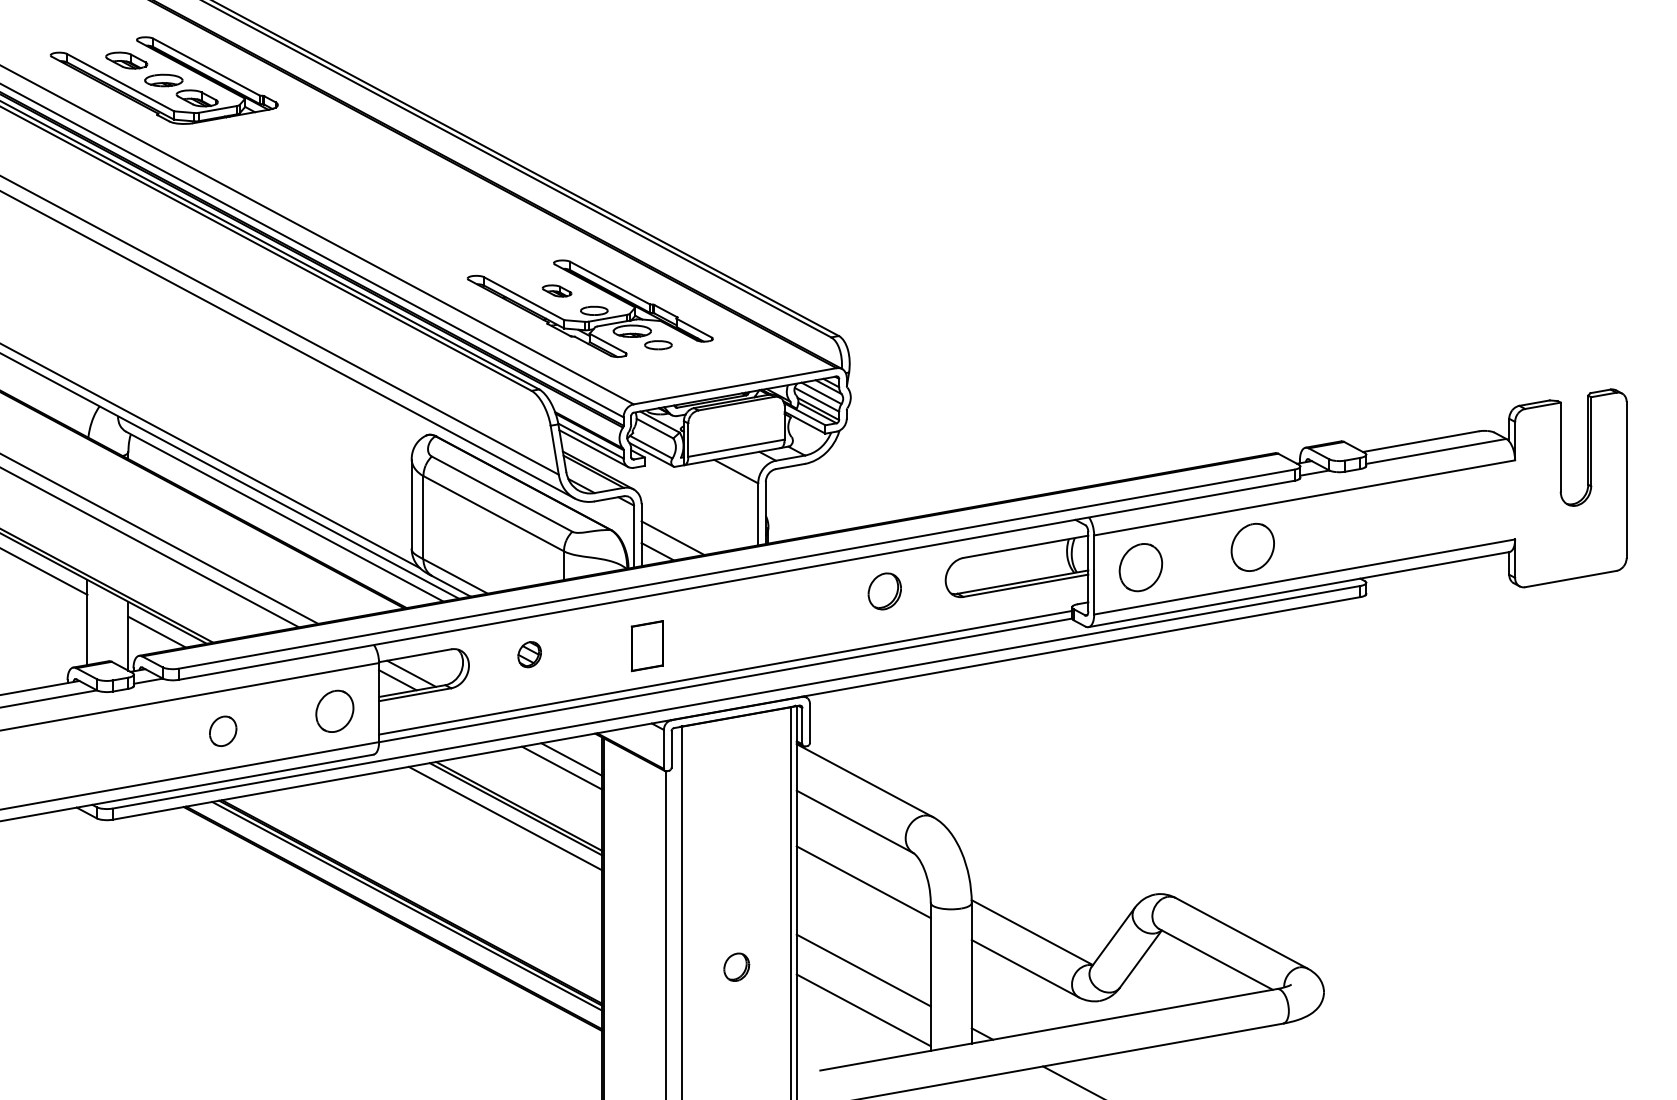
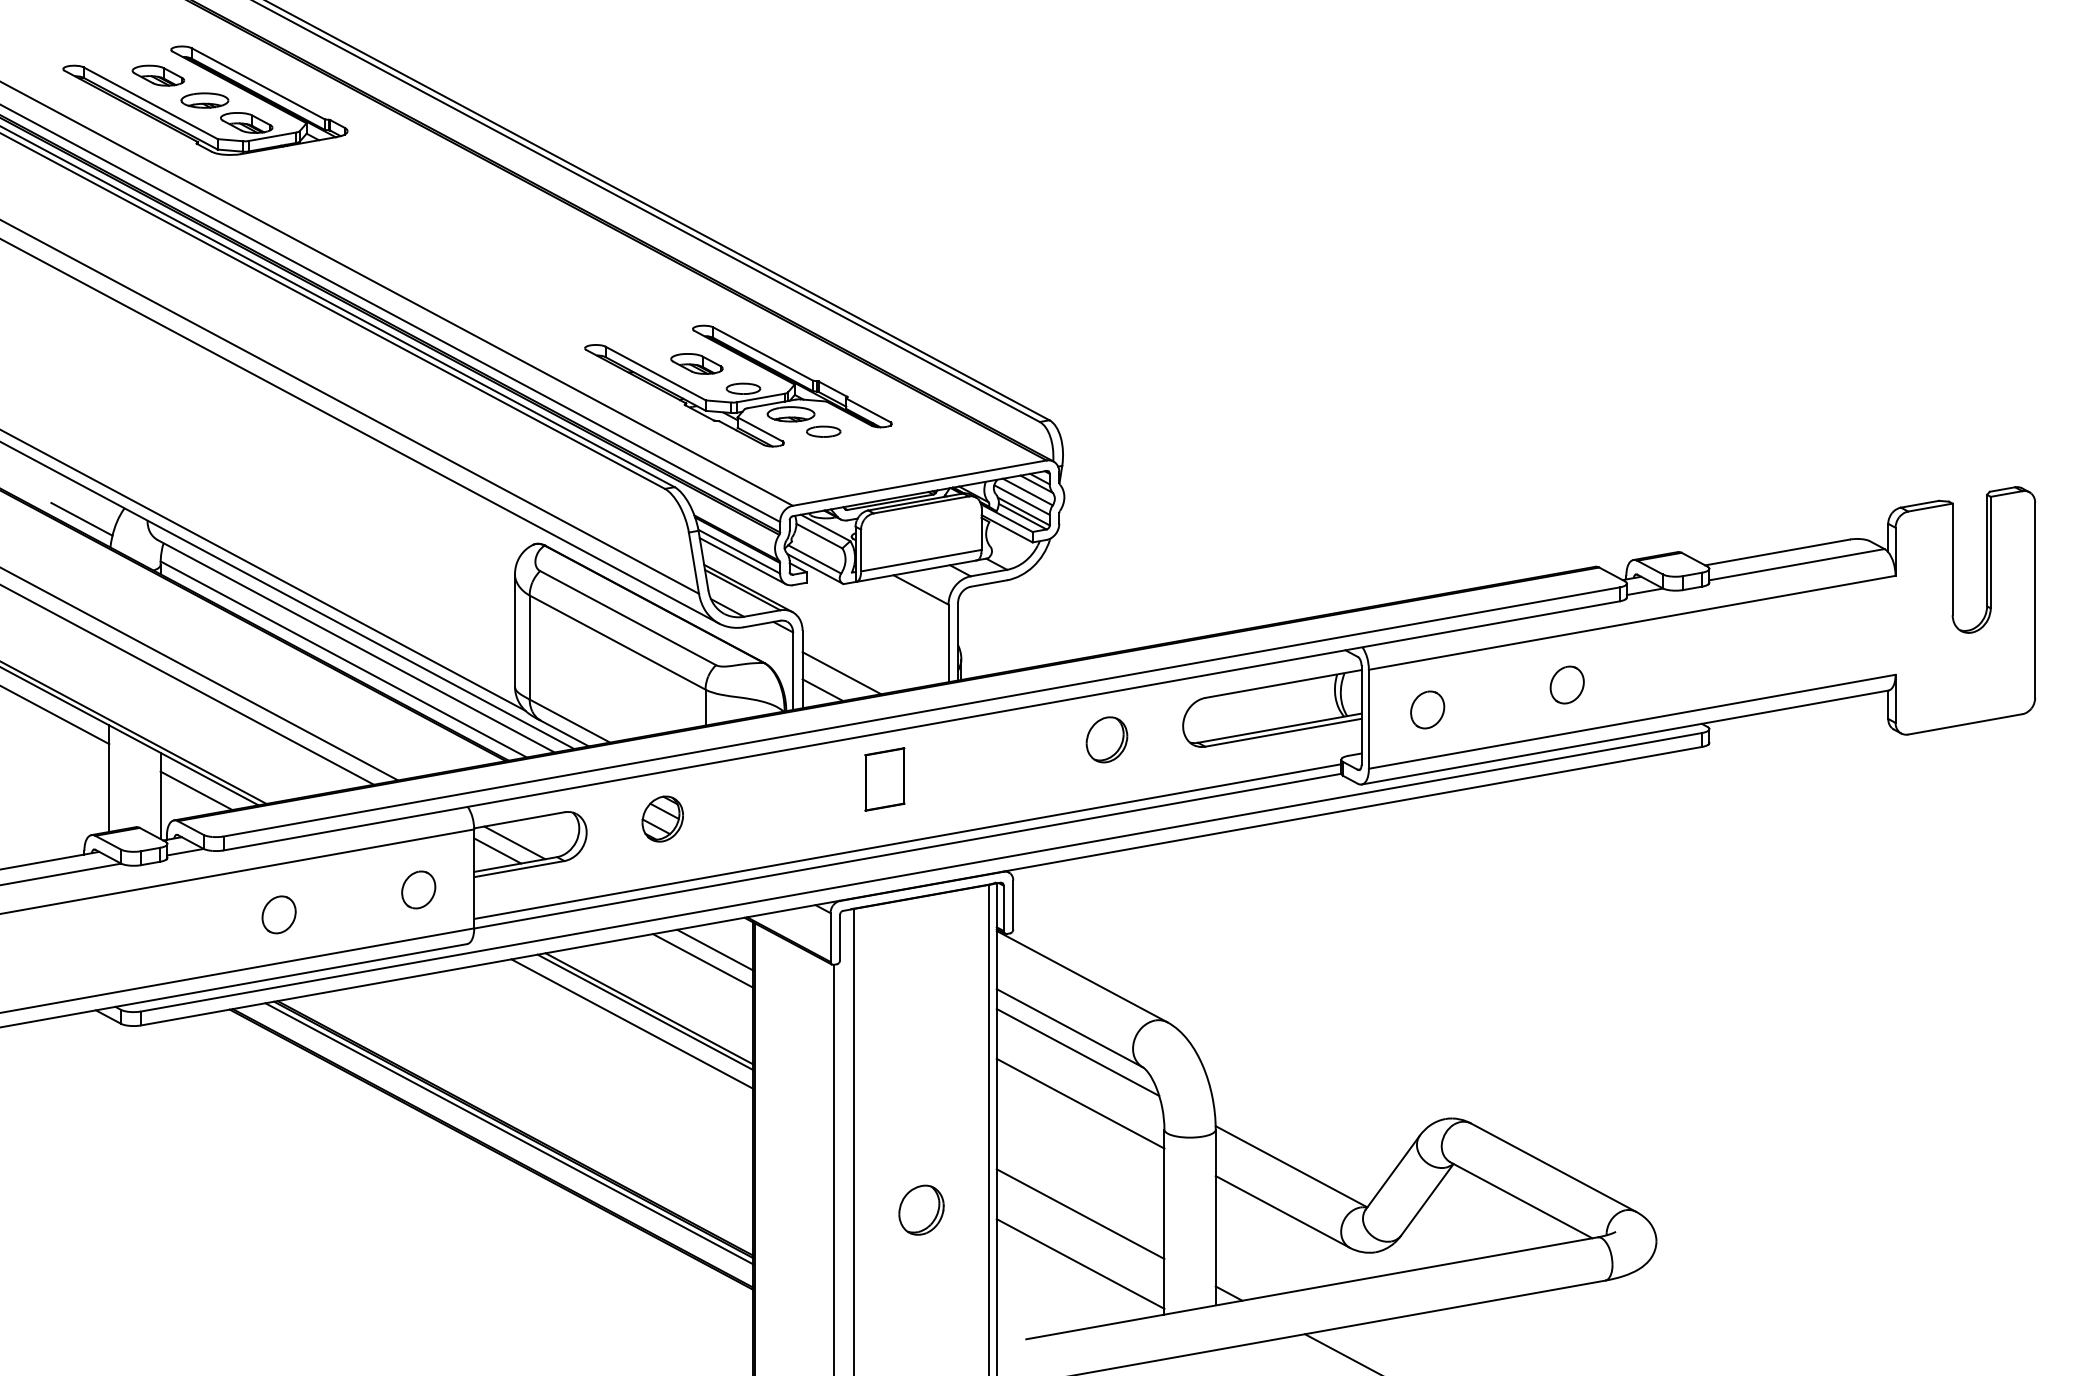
part: (556, 290) -> (696, 363), size x1.43
line: (65, 415) -> (81, 519), added
line: (274, 526) -> (343, 658), added
part: (1252, 547) -> (1566, 684), size x0.62
part: (1141, 567) -> (1428, 709), size x0.62
part: (646, 646) -> (883, 779), moved
part: (529, 654) -> (662, 818), size x1.43
part: (334, 711) -> (418, 890), size x0.71
line: (861, 841) -> (1077, 1052), added
part: (736, 966) -> (921, 1209), size x1.43

